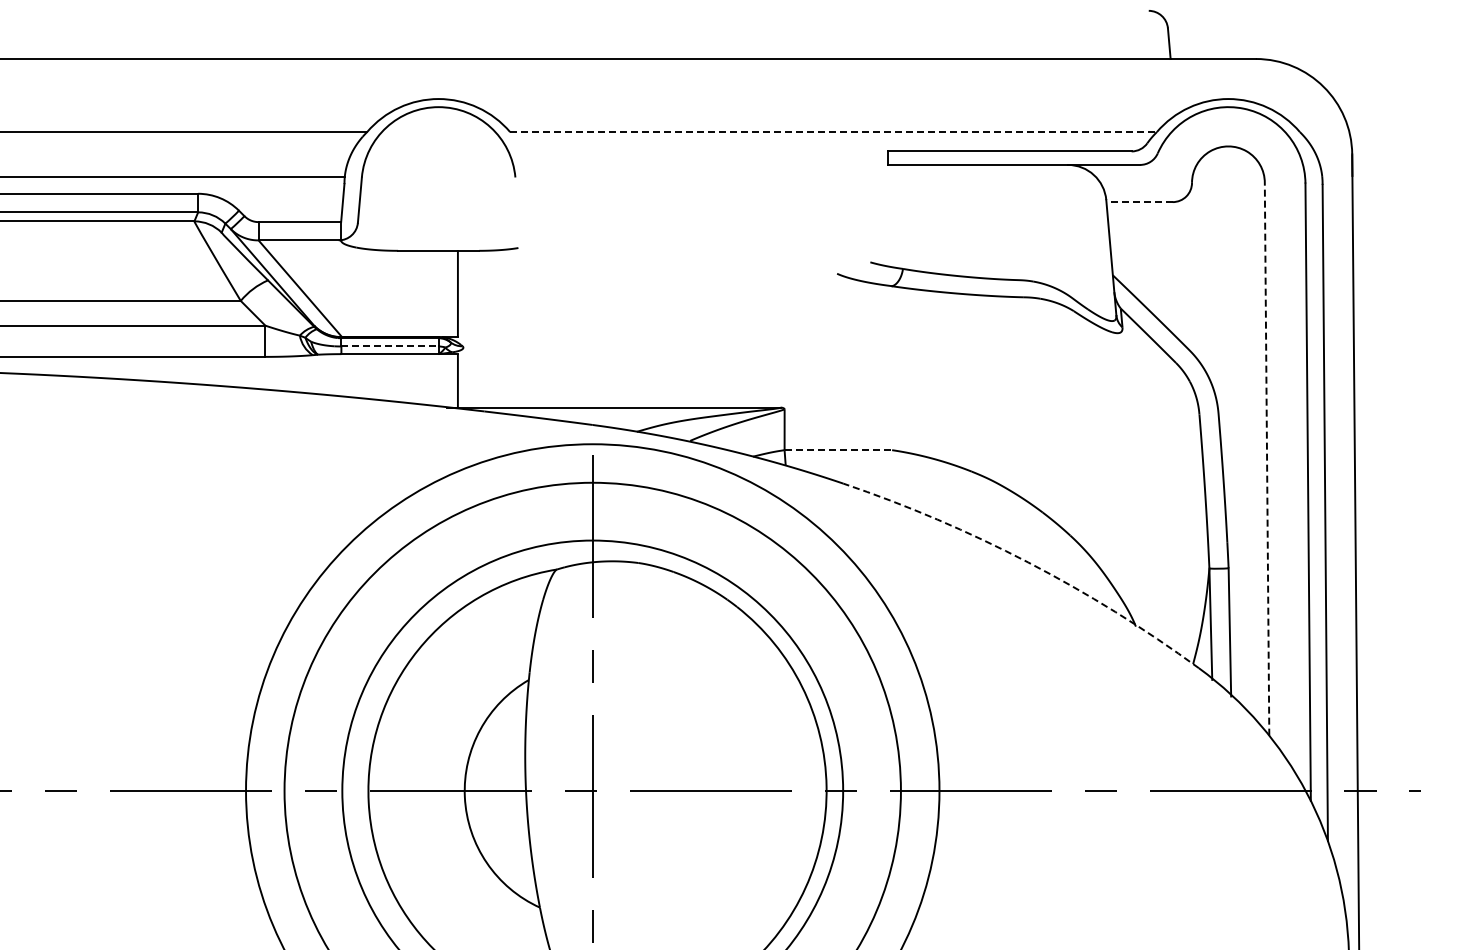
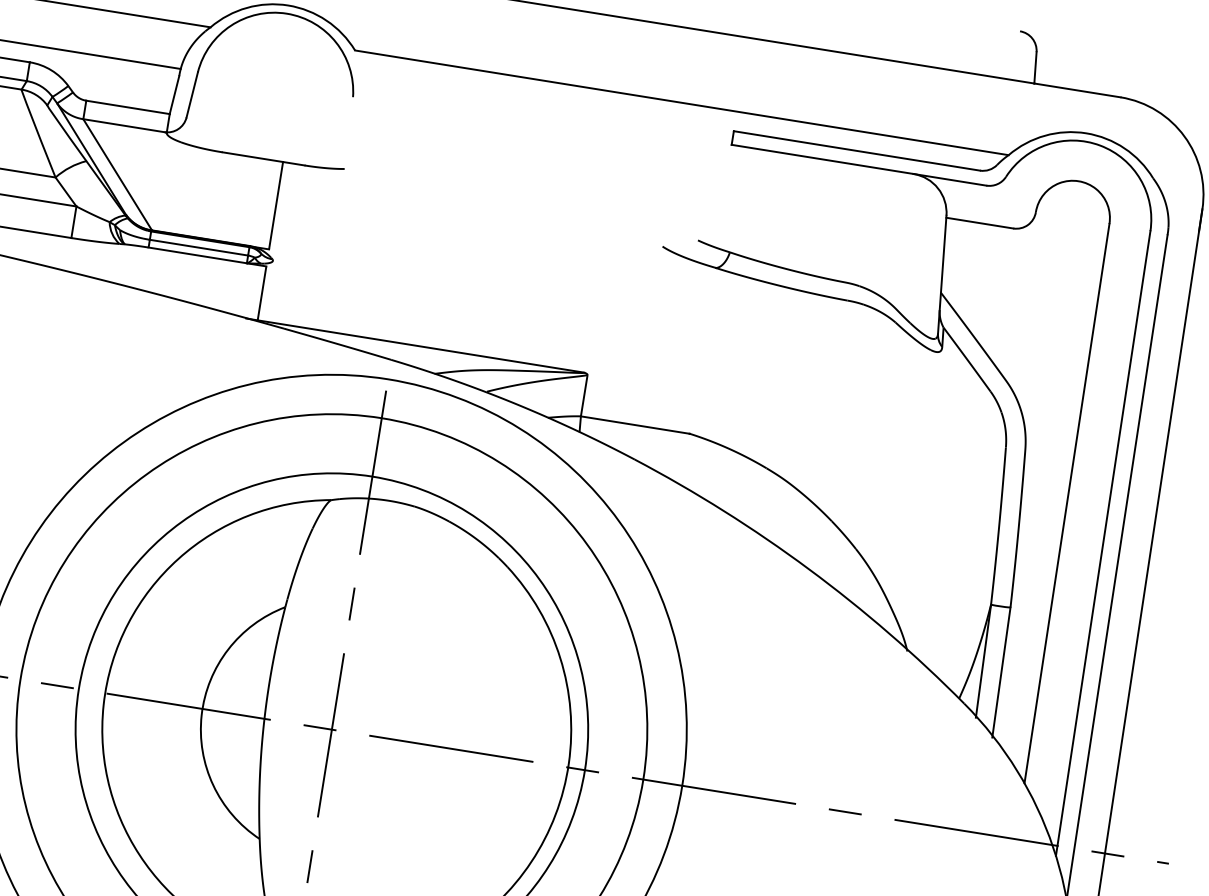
line: (834, 132) -> (682, 103), dashed -> solid
line: (1139, 202) -> (979, 223), dashed -> solid
line: (390, 346) -> (199, 247), dashed -> solid
line: (838, 450) -> (635, 425), dashed -> solid
line: (1267, 458) -> (1067, 502), dashed -> solid
arc: (1028, 562) -> (809, 569), dashed -> solid

